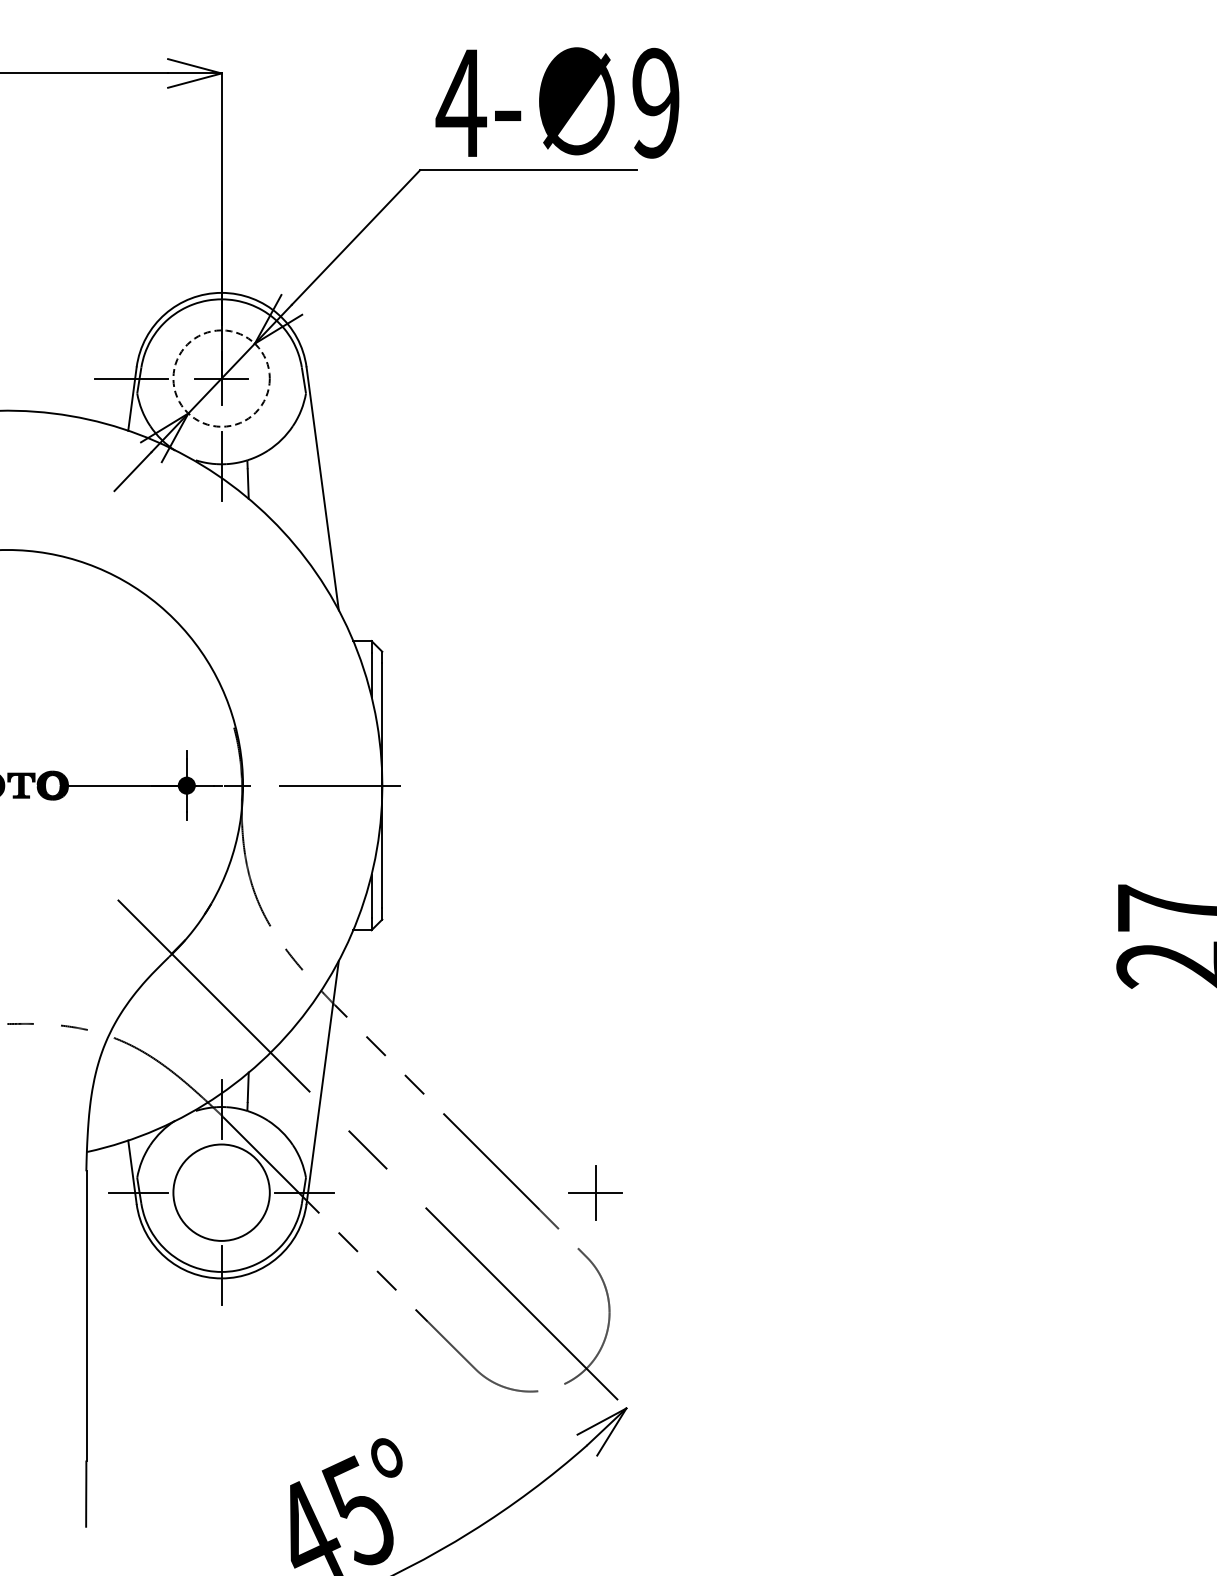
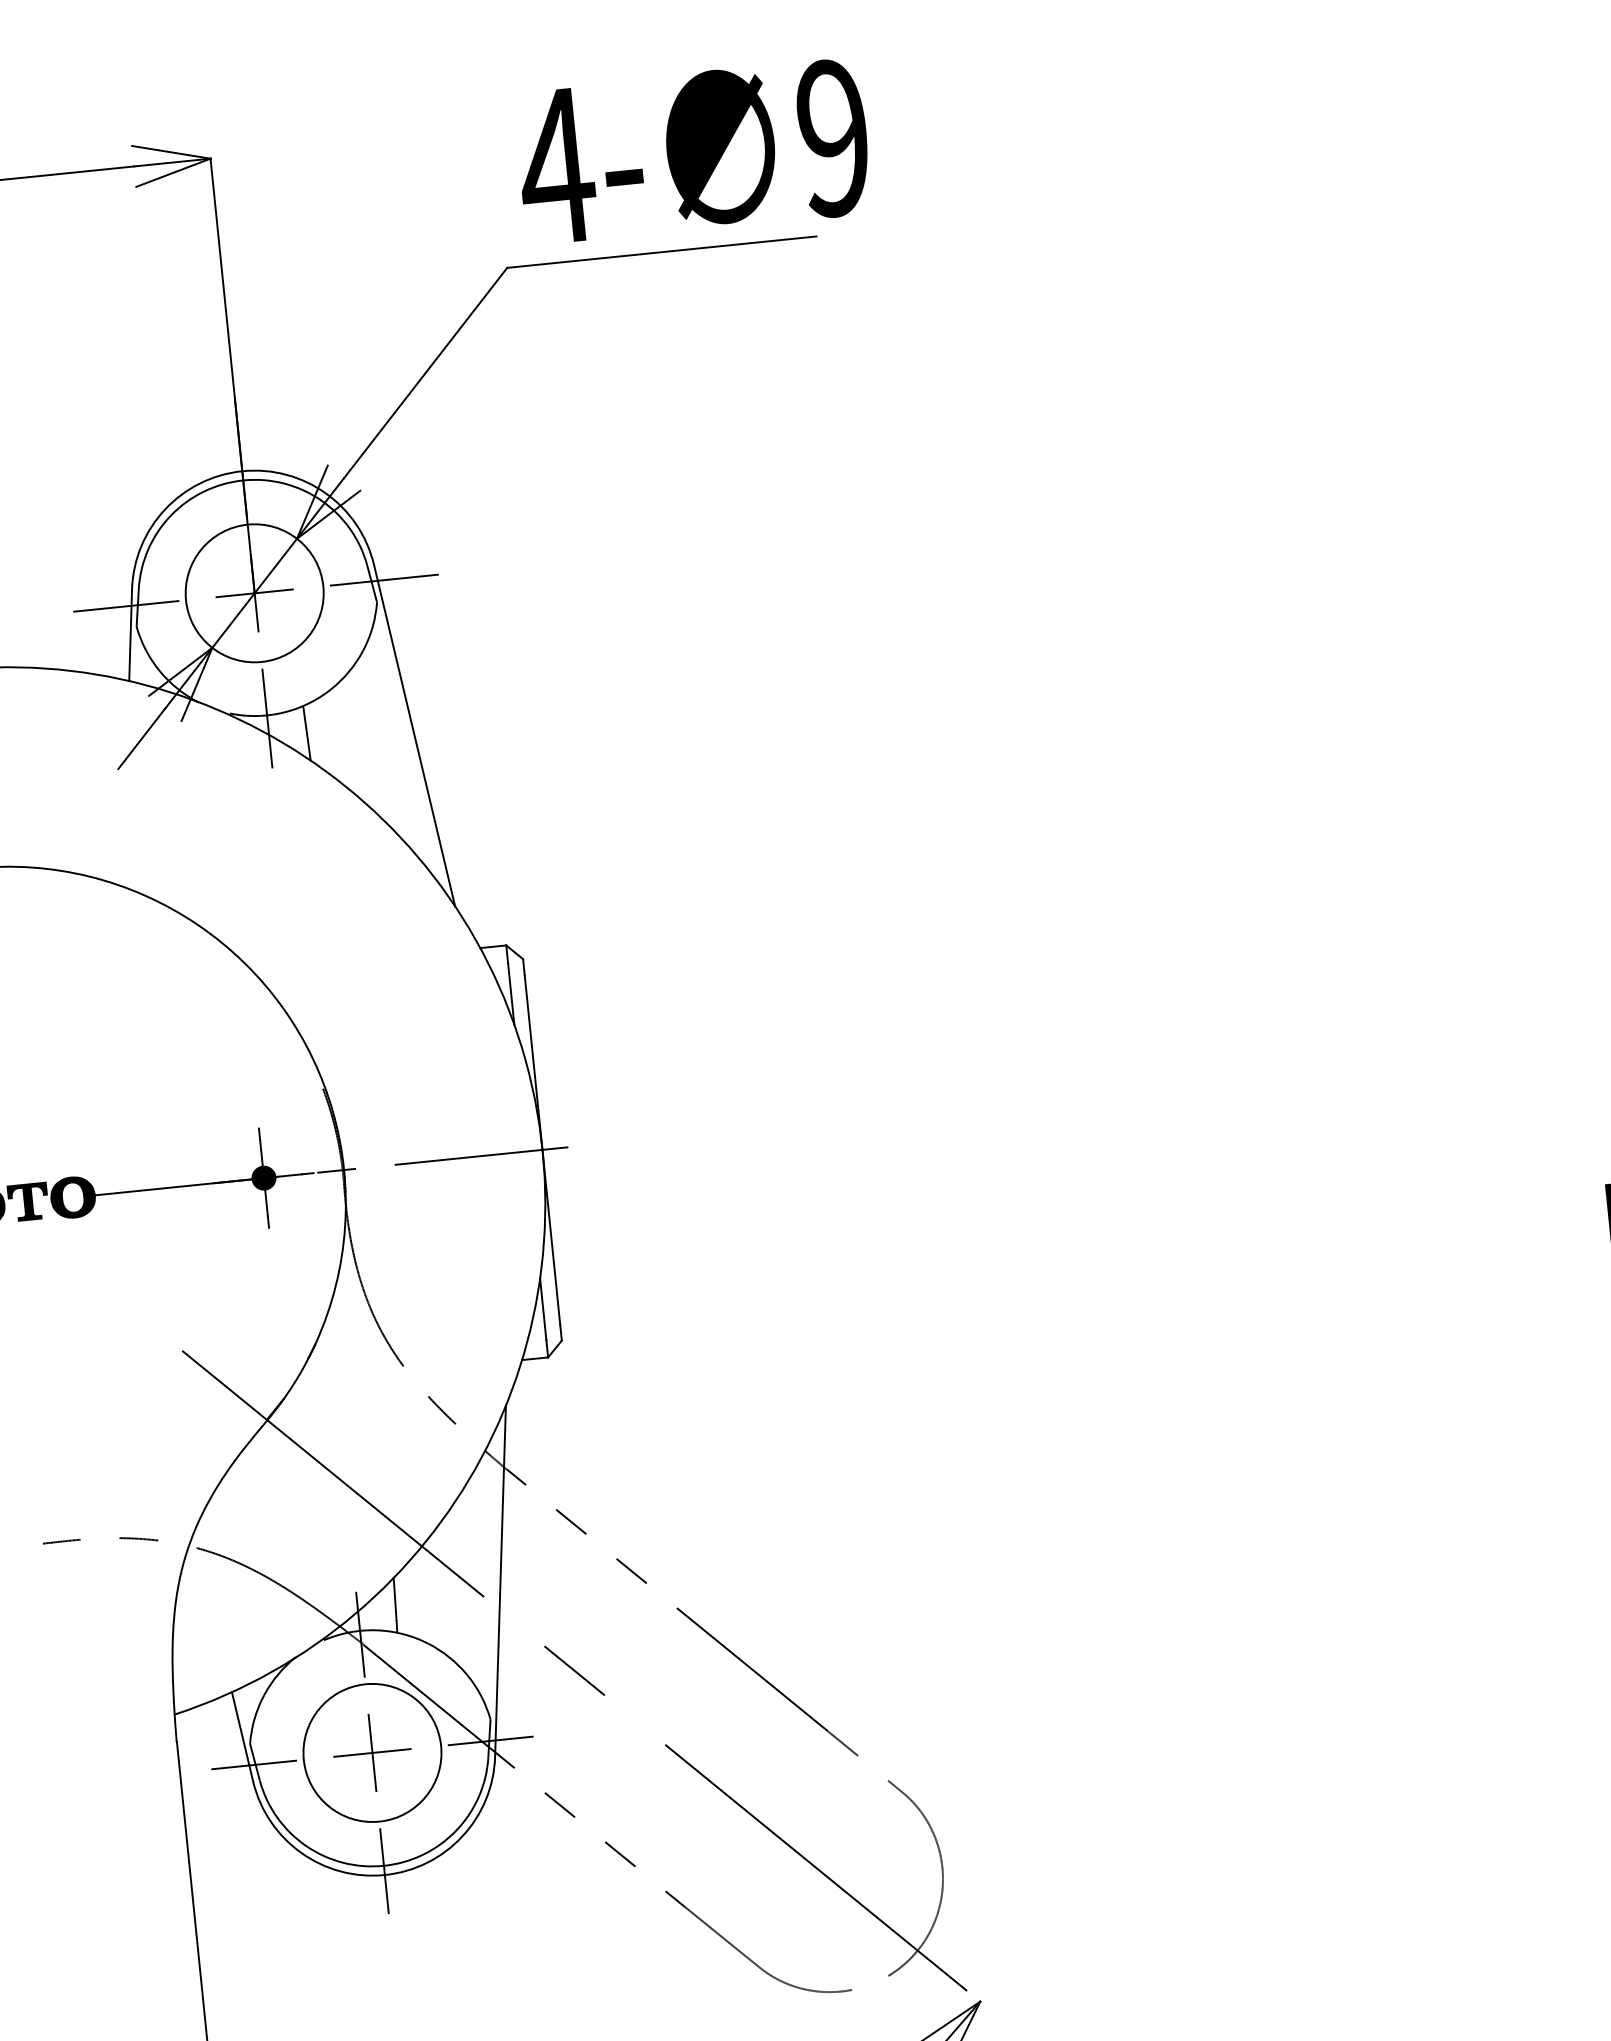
circle: (221, 378) -> (254, 593), dashed -> solid
line: (312, 378) -> (384, 580), added
part: (595, 1192) -> (372, 1752), moved

